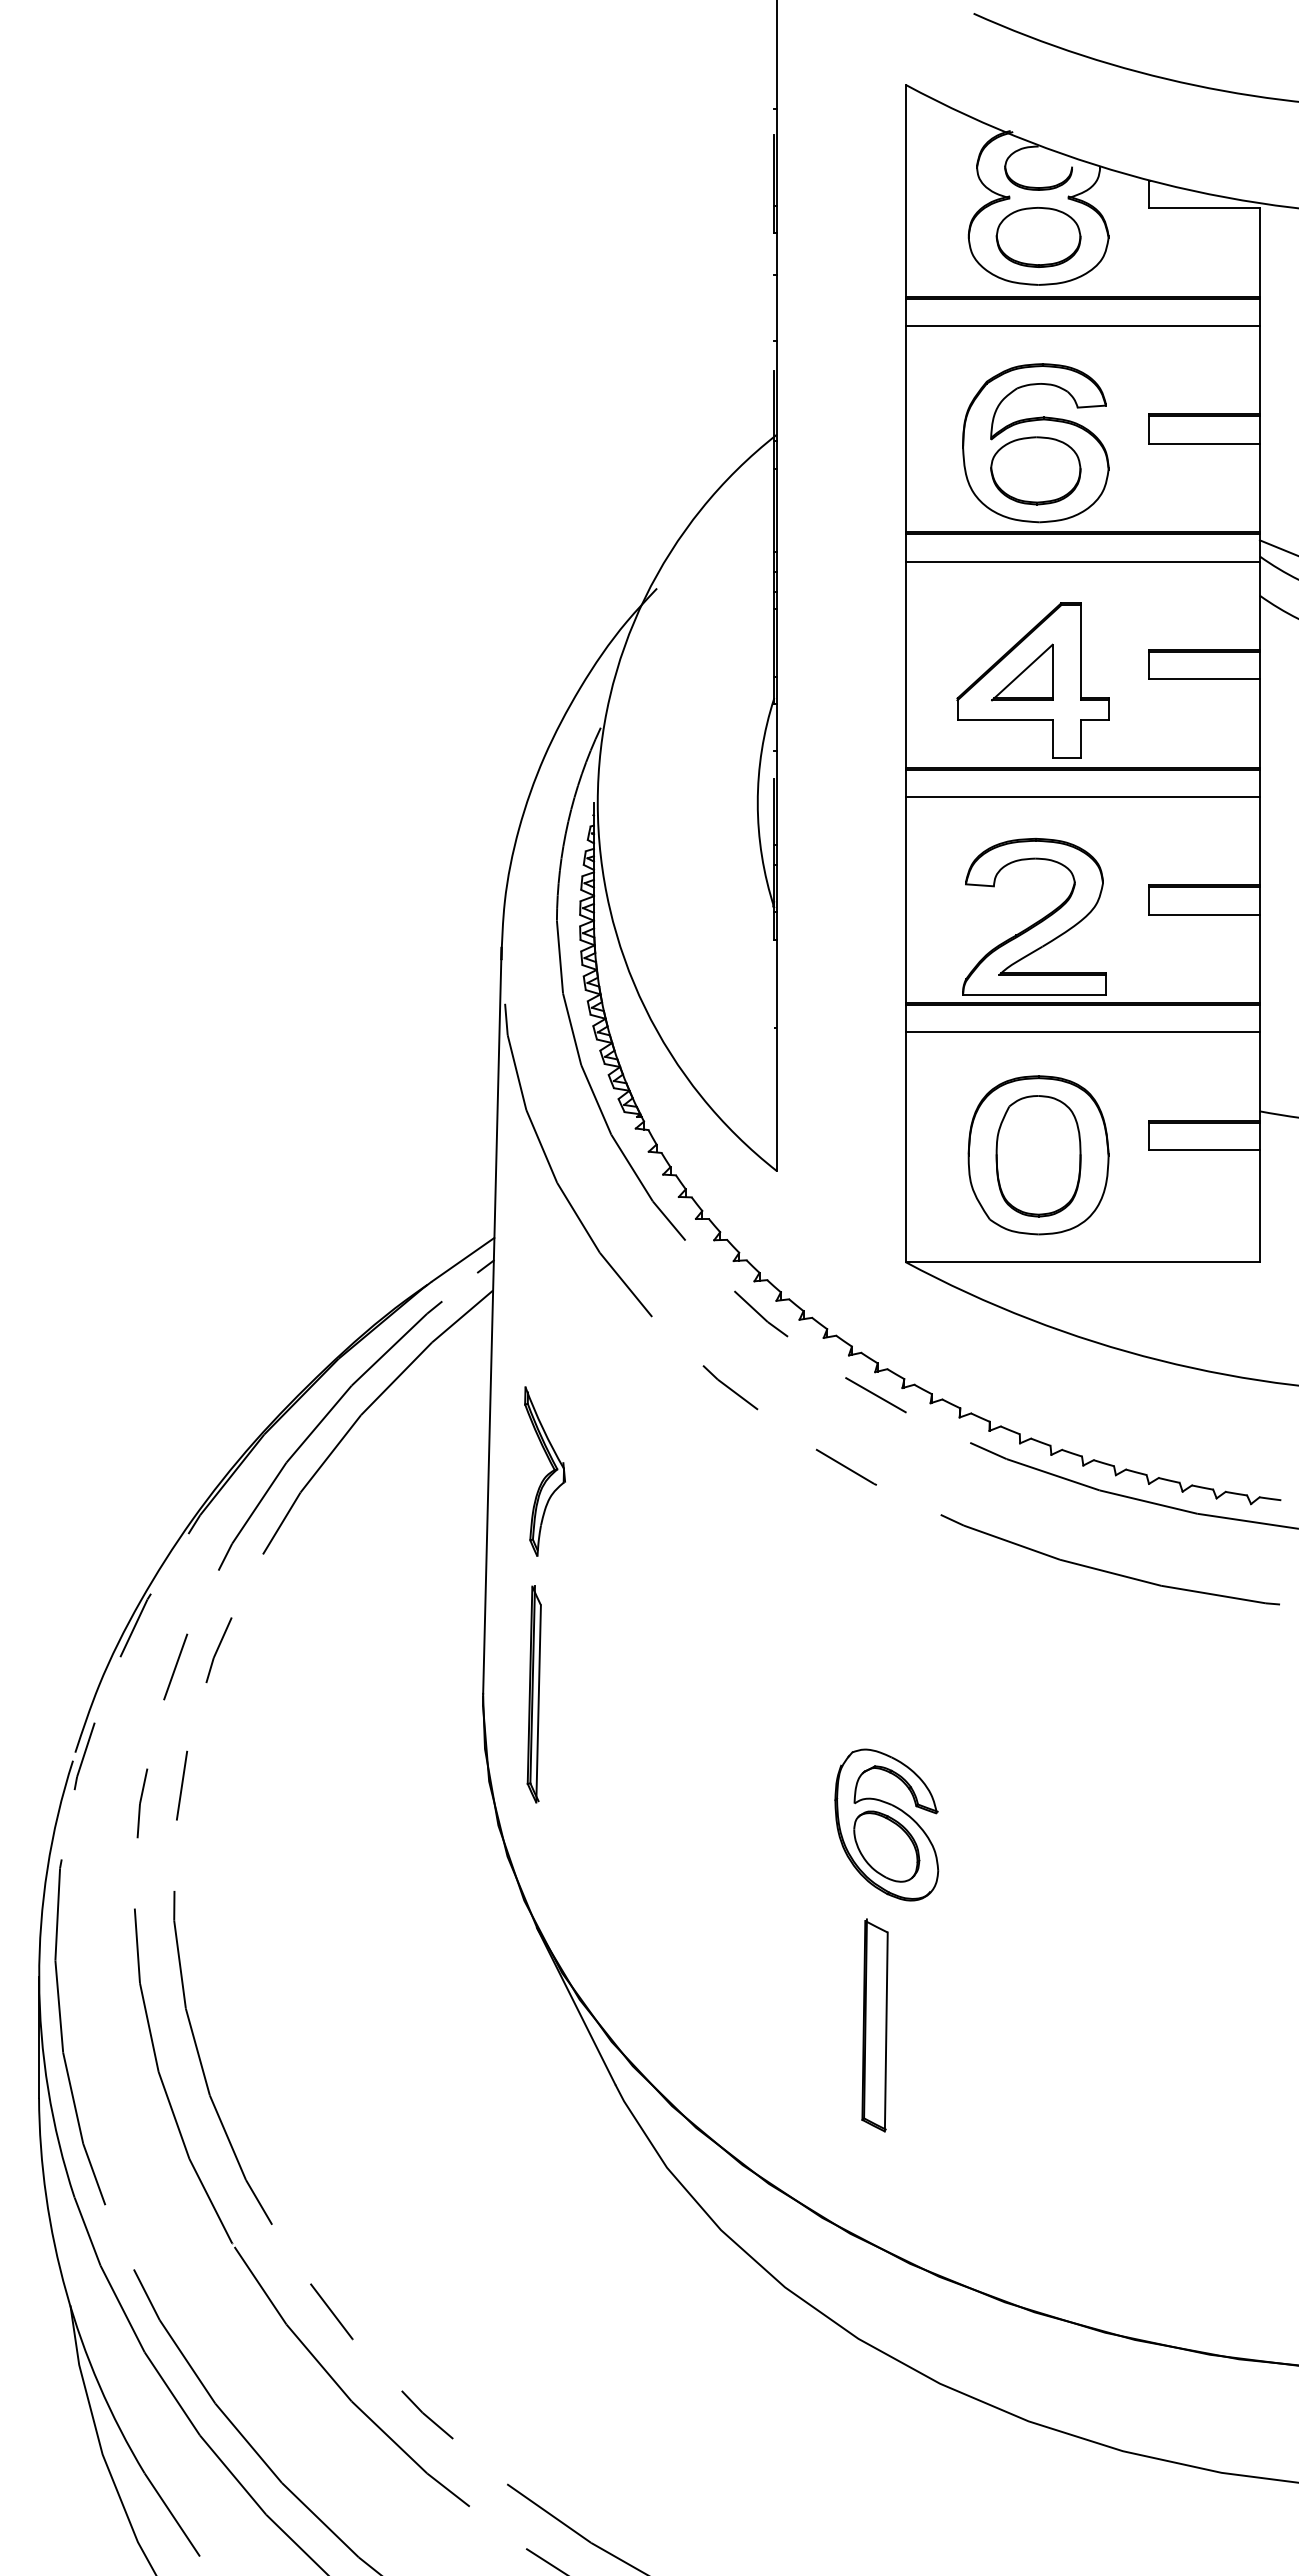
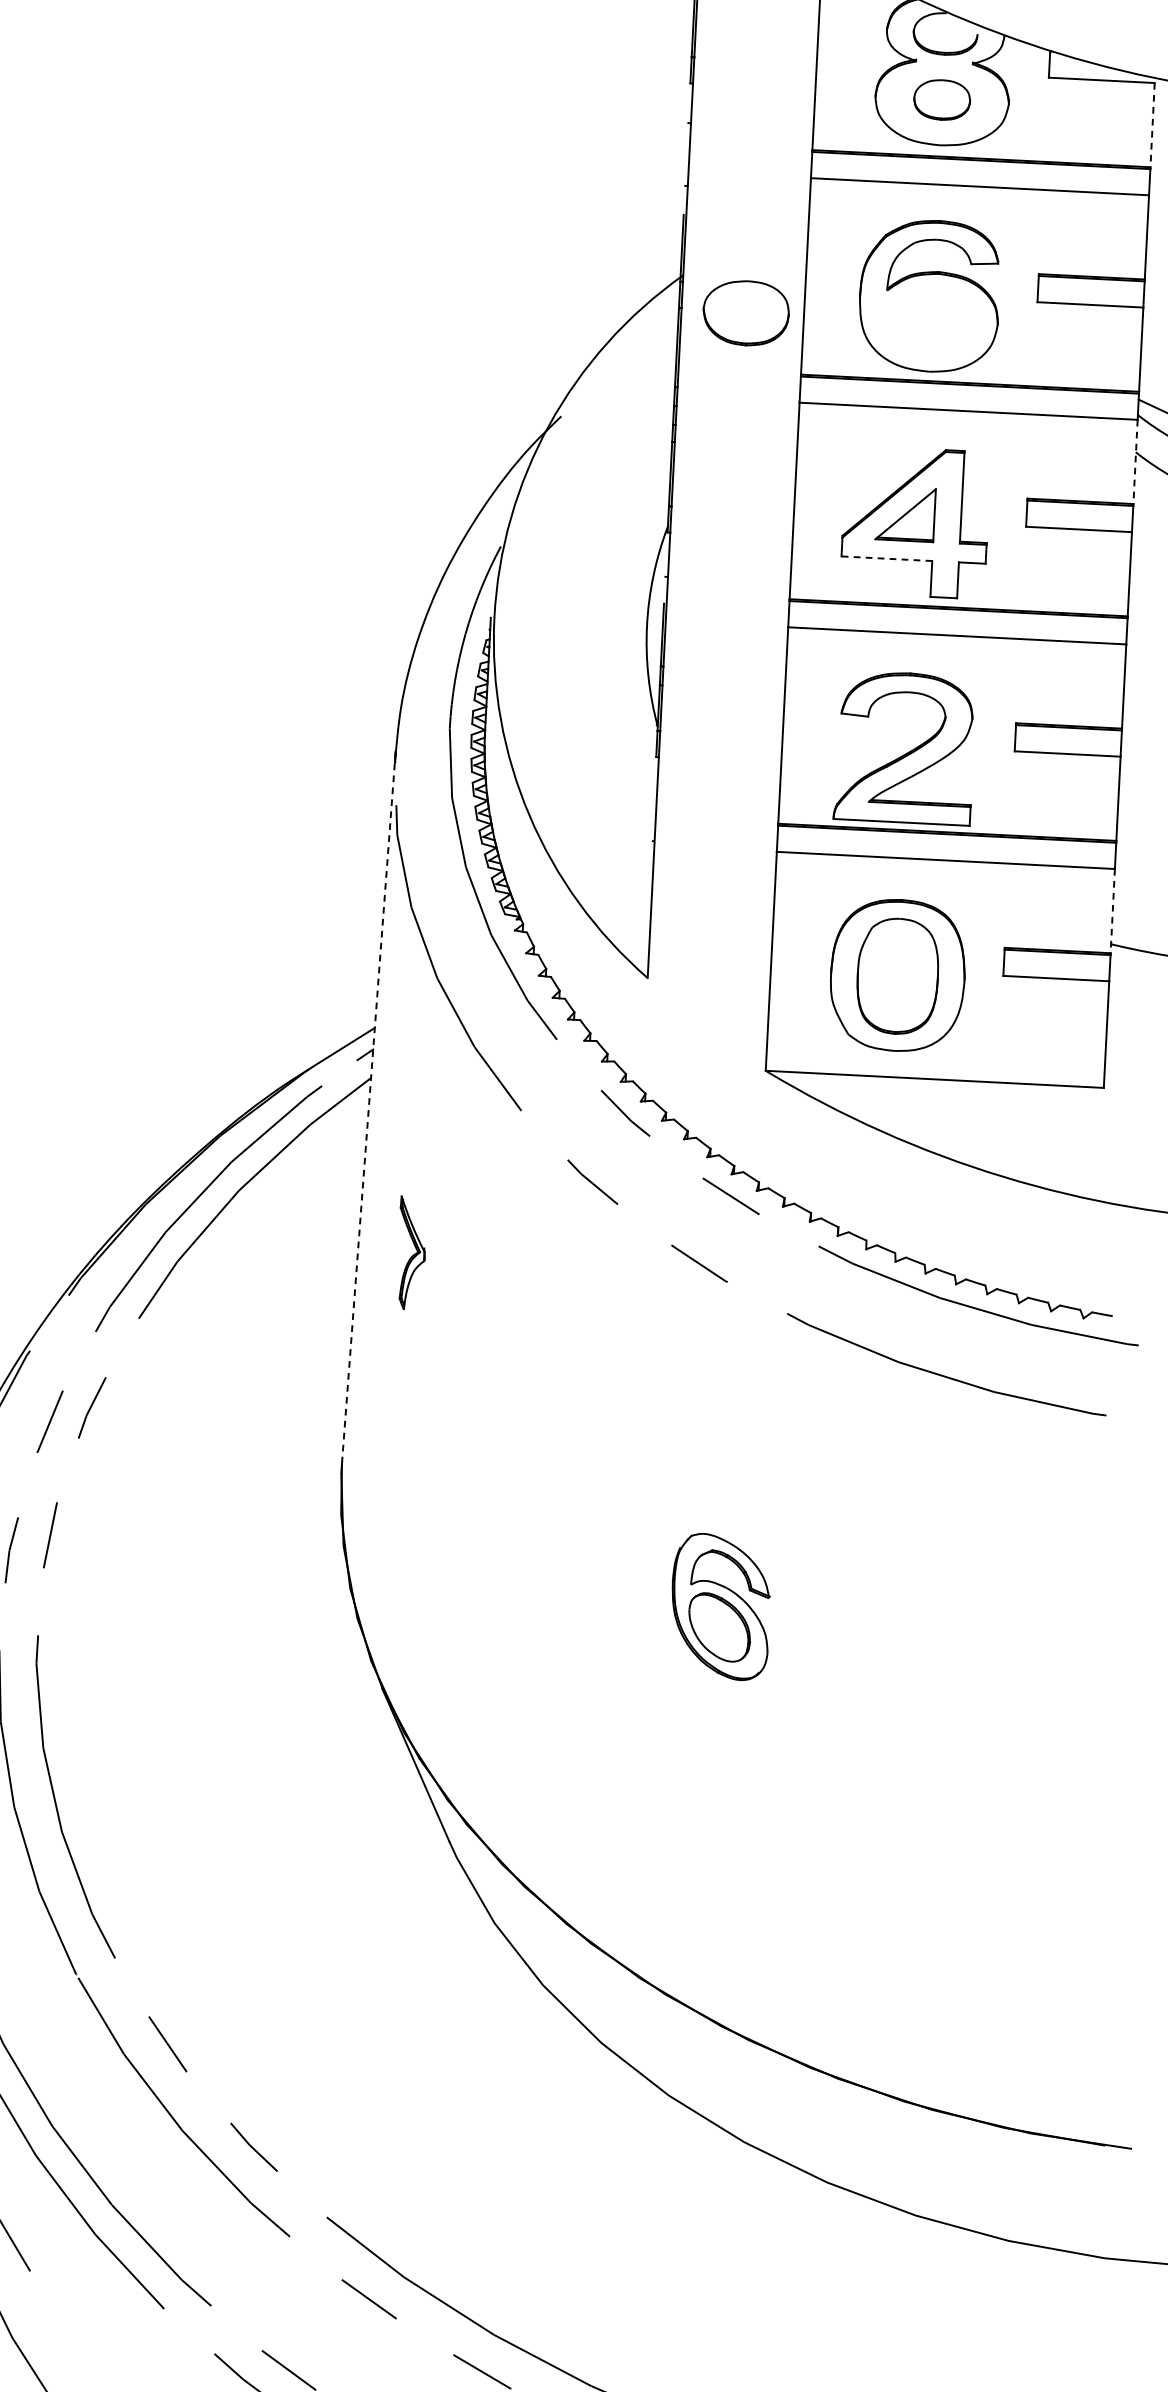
part: (1038, 237) -> (942, 100), size x0.7
line: (1259, 253) -> (1152, 125), solid -> dashed
part: (1035, 470) -> (745, 312), moved
line: (1259, 606) -> (1135, 462), solid -> dashed
line: (1005, 720) -> (887, 559), solid -> dashed
line: (1259, 1077) -> (1112, 911), solid -> dashed
line: (492, 1321) -> (368, 1107), solid -> dashed
part: (544, 1471) -> (411, 1253), size x0.7
part: (533, 1694) -> (390, 1465), removed
part: (874, 2025) -> (699, 1797), removed

